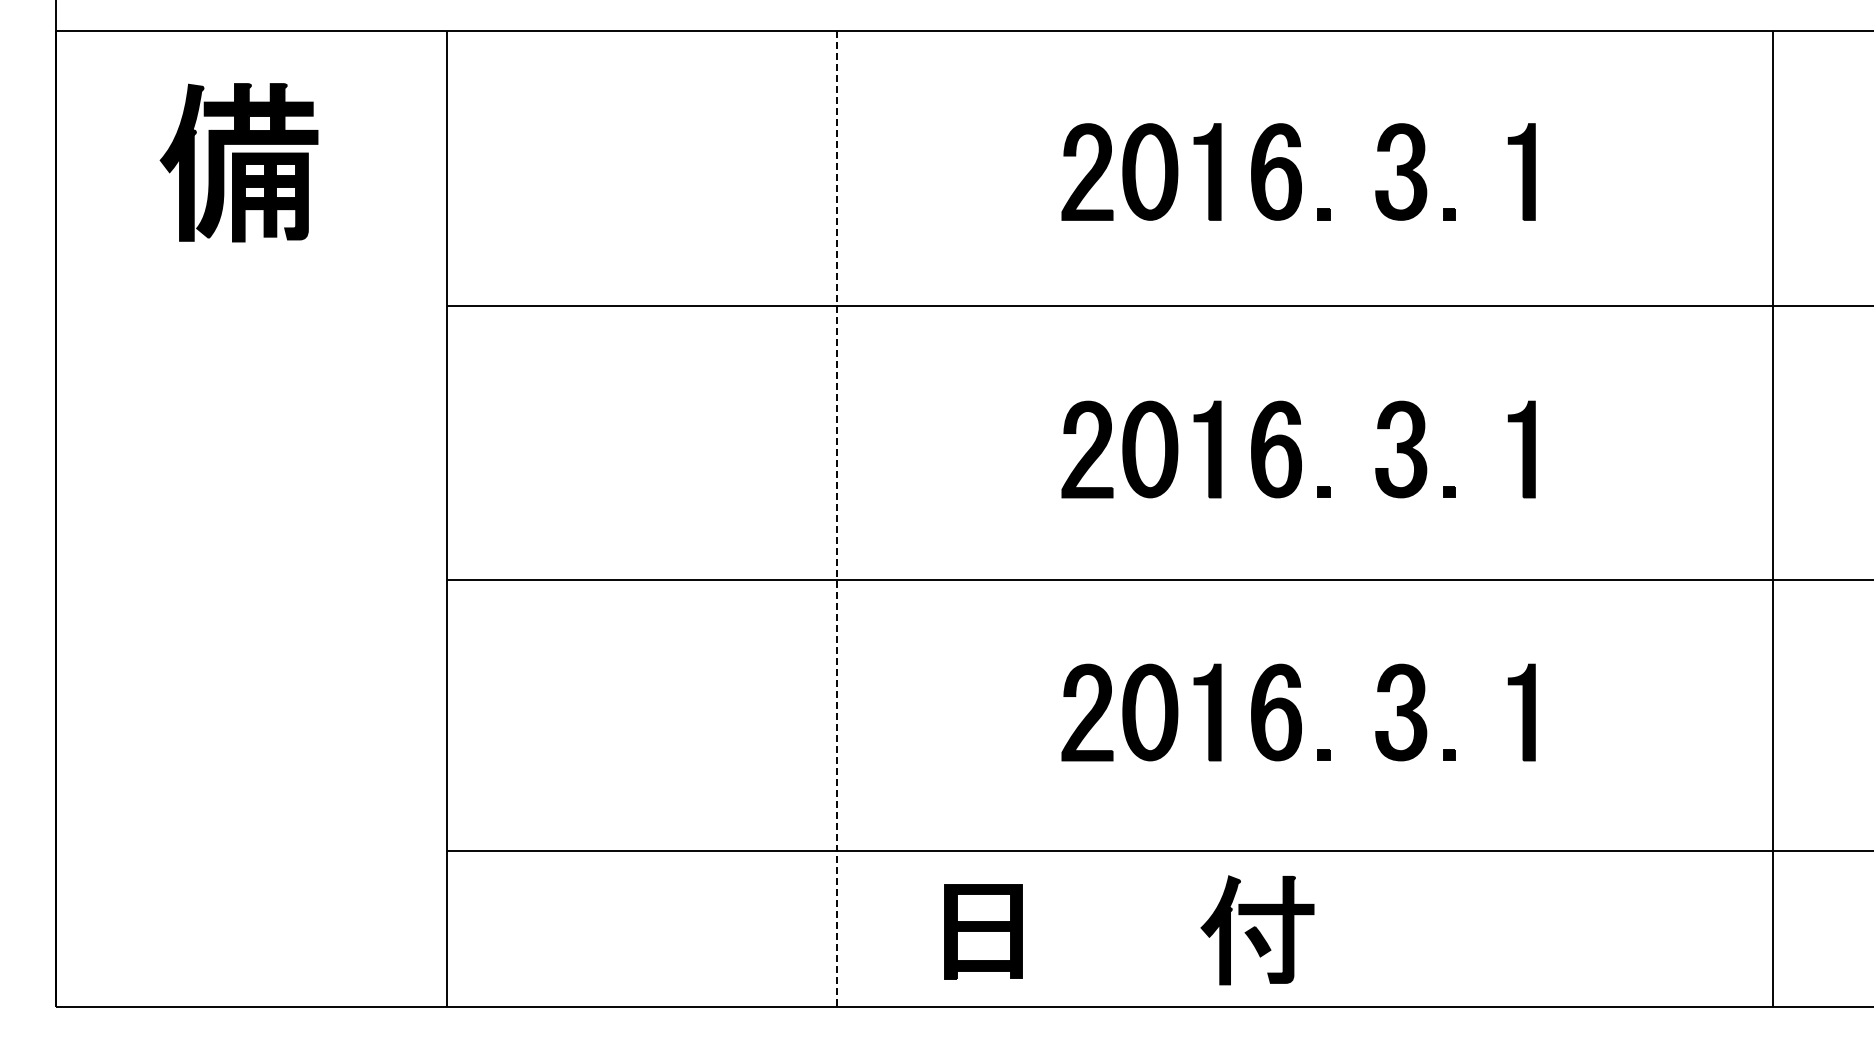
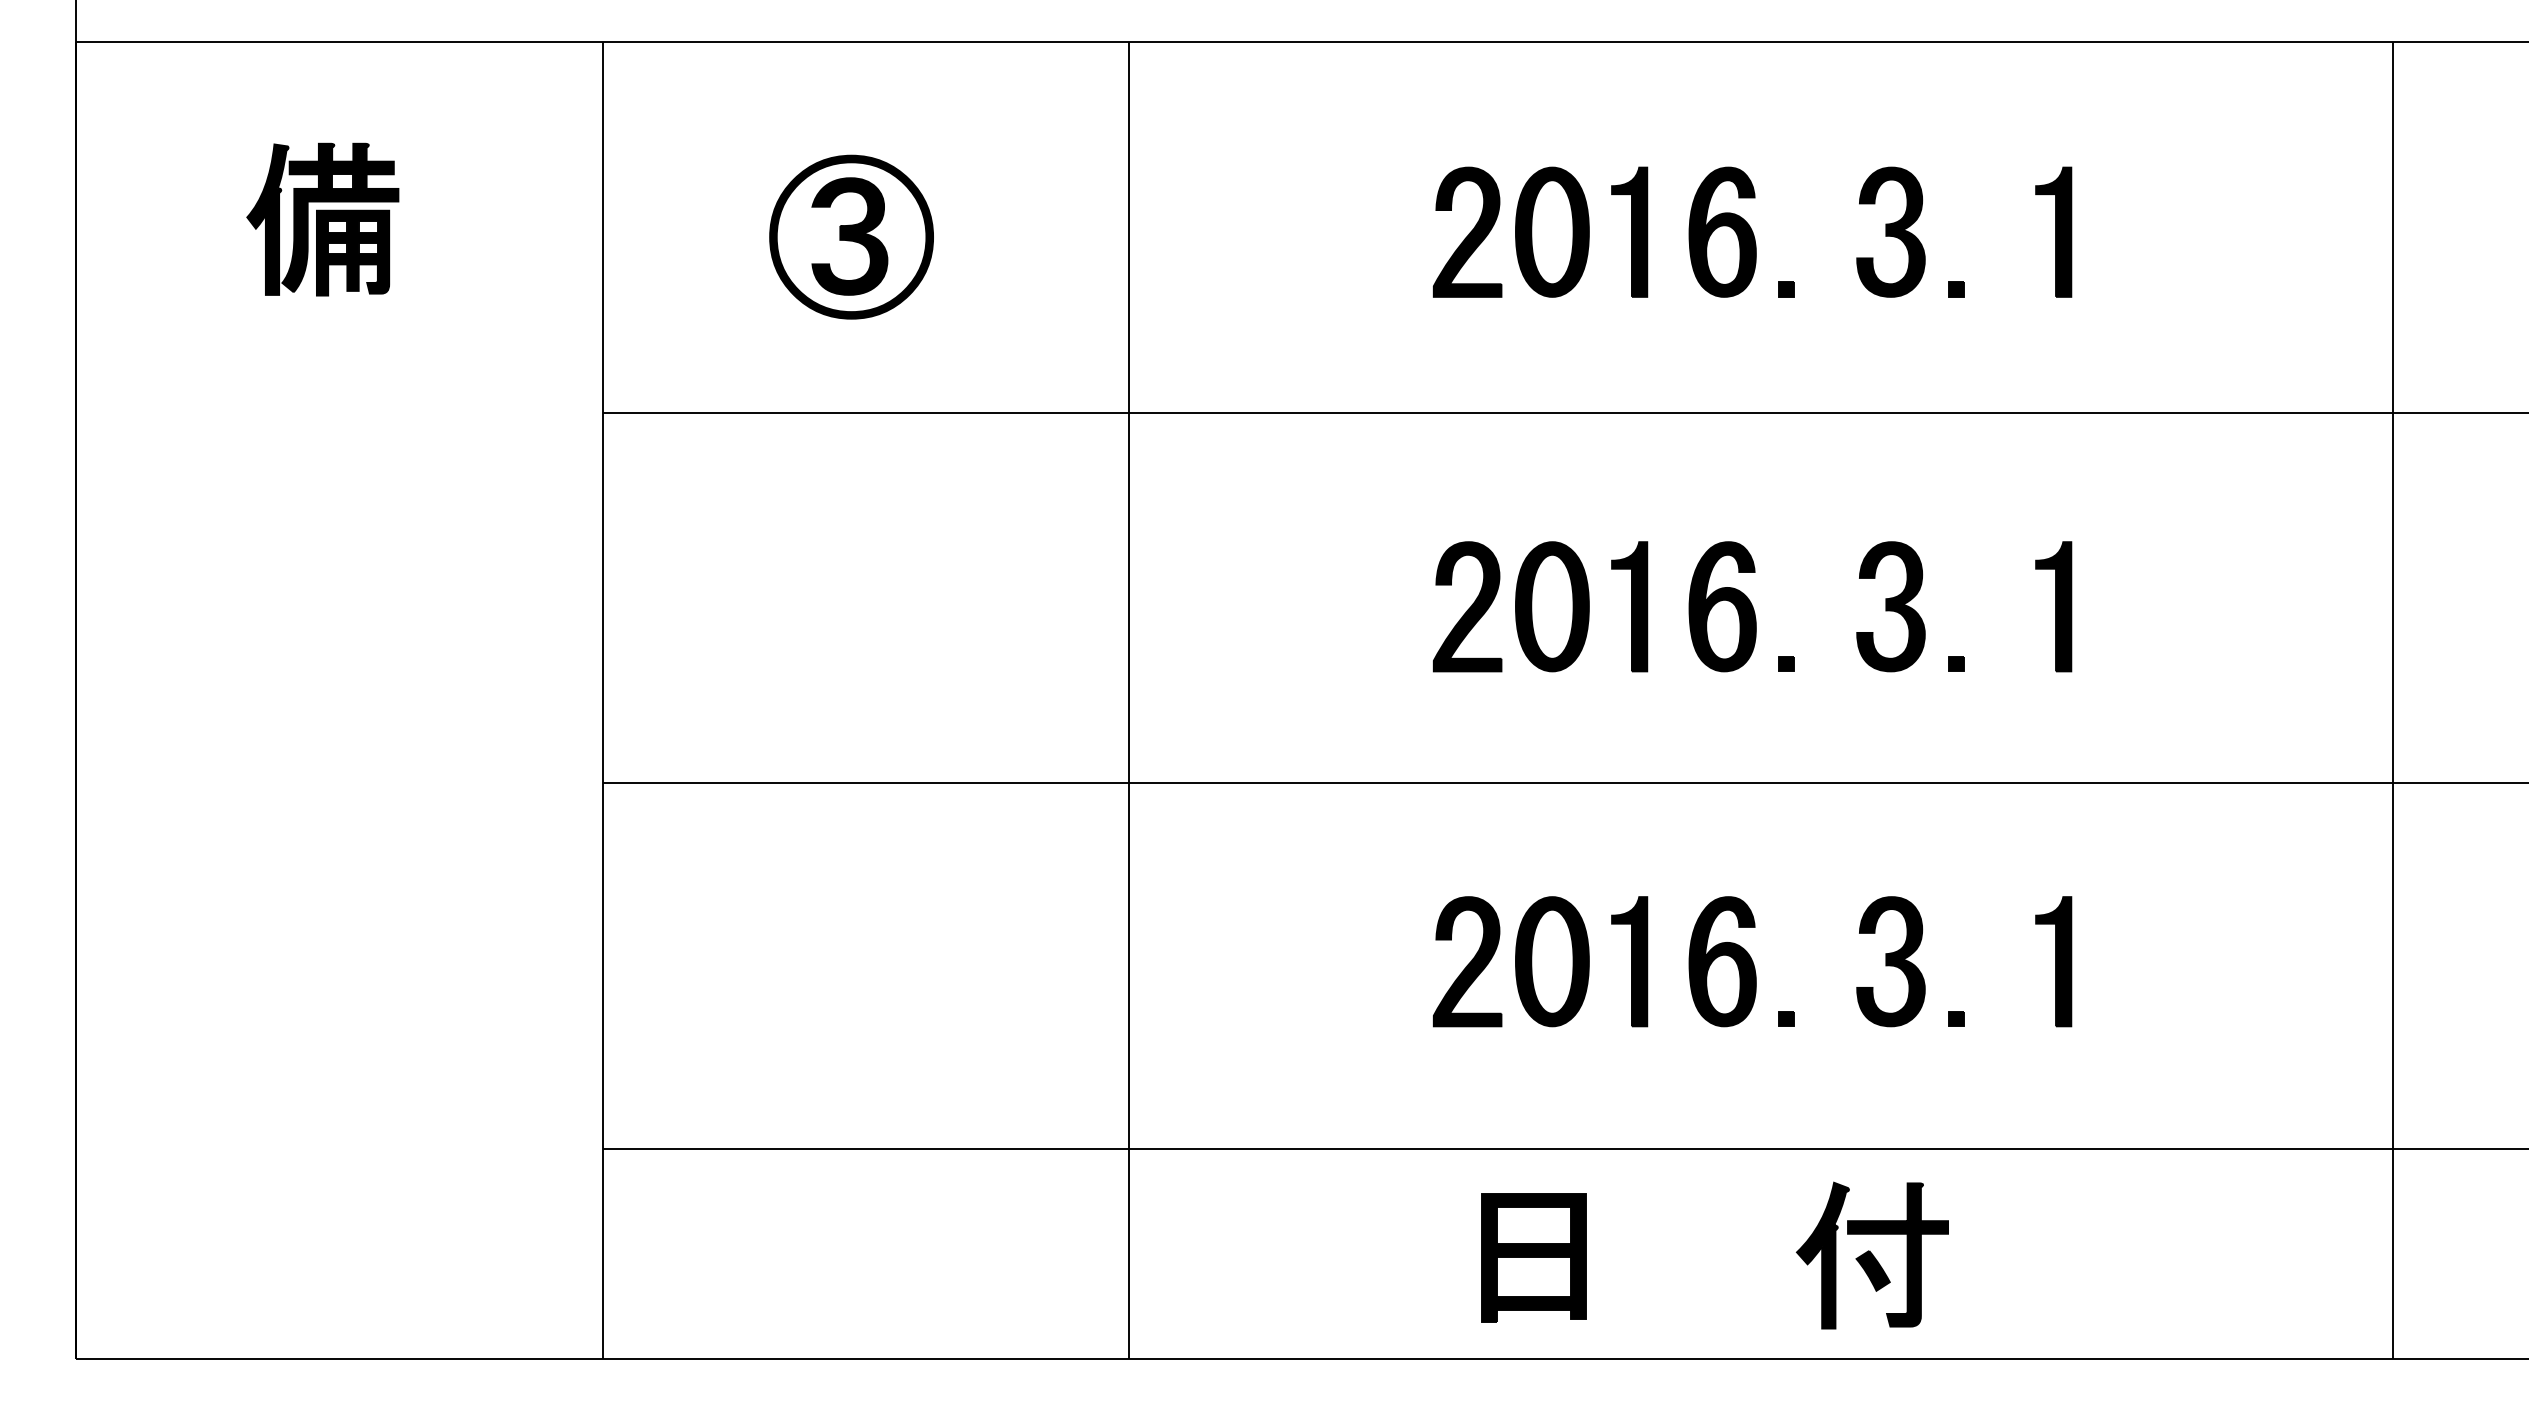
part: (239, 162) -> (323, 219), size x0.71
part: (630, 175) -> (850, 236), added
line: (836, 519) -> (1128, 701), dashed -> solid
part: (1257, 930) -> (1872, 1255), moved
part: (983, 931) -> (1533, 1257), moved

